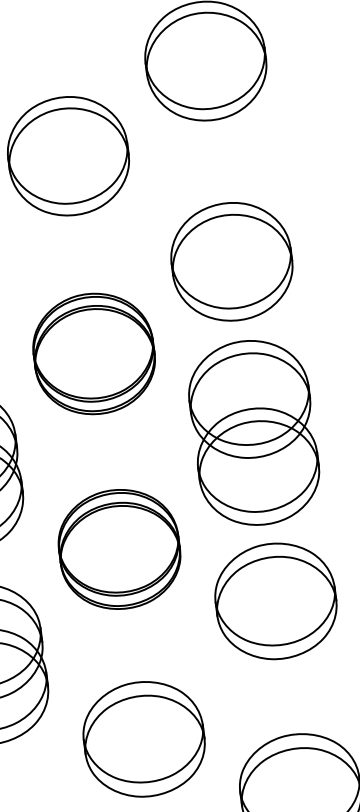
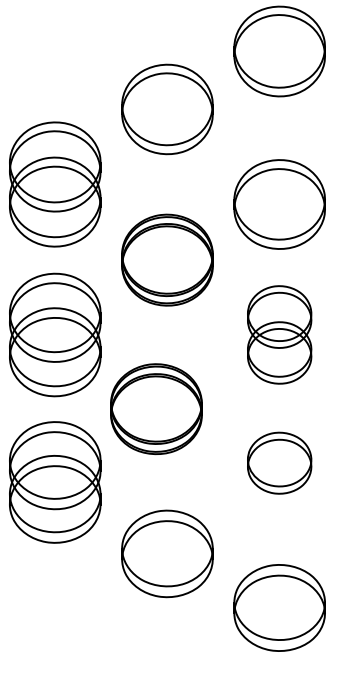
part: (253, 432) -> (279, 334), size x0.7
part: (119, 549) -> (156, 409), moved
part: (275, 600) -> (279, 462), size x0.7

